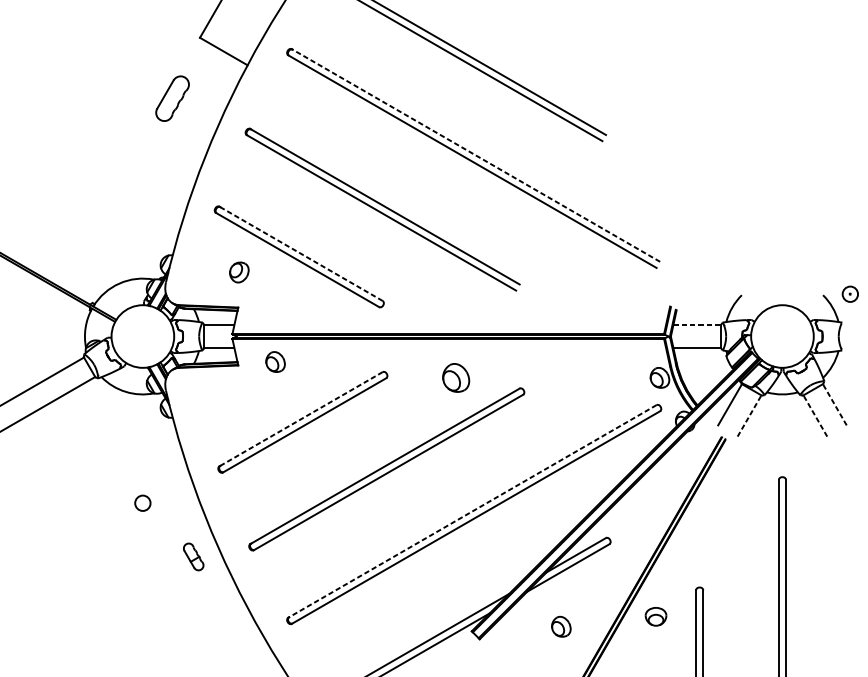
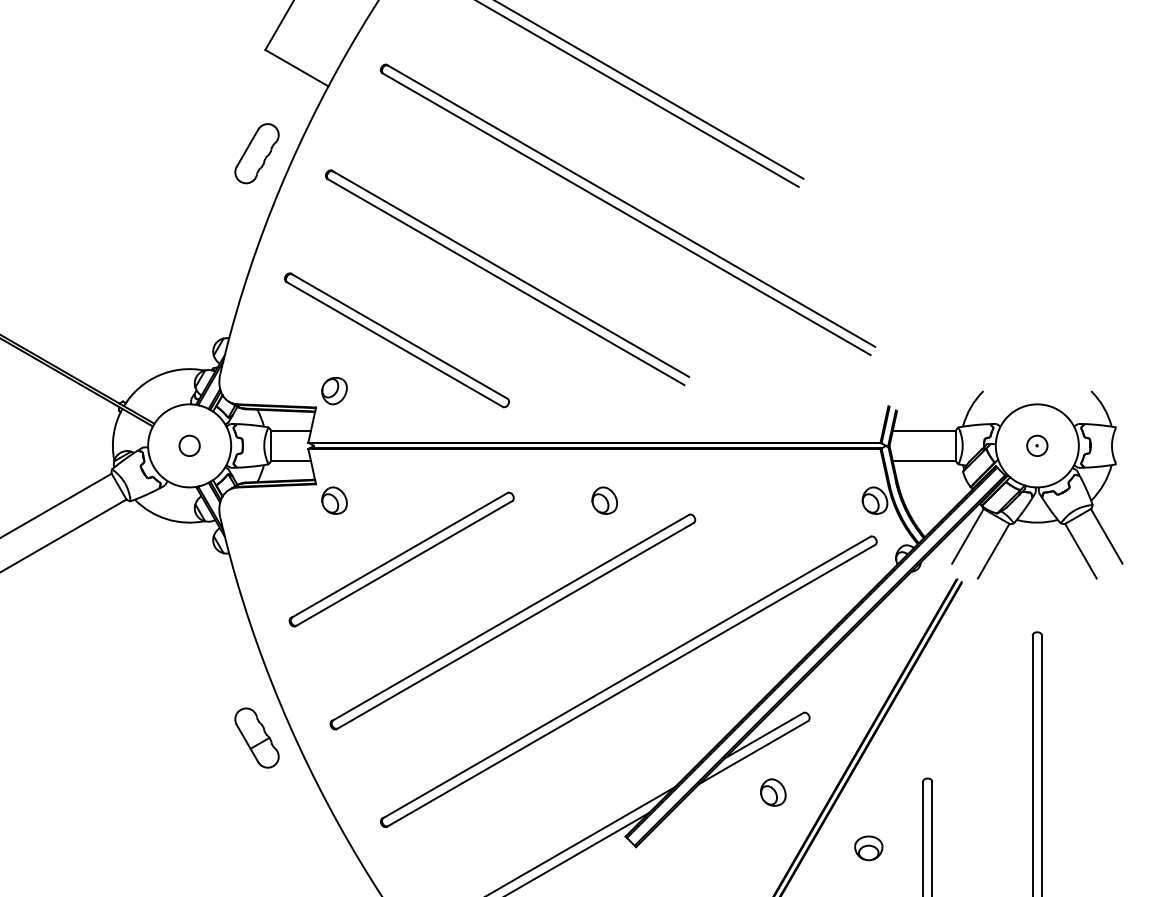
part: (172, 98) -> (256, 153), moved
line: (476, 155) -> (631, 205), dashed -> solid
line: (300, 253) -> (398, 336), dashed -> solid
part: (239, 272) -> (334, 390), moved
part: (850, 293) -> (1037, 445), moved
line: (697, 325) -> (924, 431), dashed -> solid
part: (275, 361) -> (334, 500), moved
part: (455, 377) -> (604, 500), size x0.71
line: (834, 404) -> (1106, 536), dashed -> solid
line: (749, 416) -> (993, 551), dashed -> solid
line: (815, 416) -> (1080, 551), dashed -> solid
line: (300, 419) -> (398, 555), dashed -> solid
circle: (142, 502) -> (189, 445), moved
line: (472, 511) -> (626, 677), dashed -> solid
part: (193, 556) -> (256, 737), size x1.67
part: (655, 616) -> (868, 848), moved
part: (561, 626) -> (773, 792), moved

